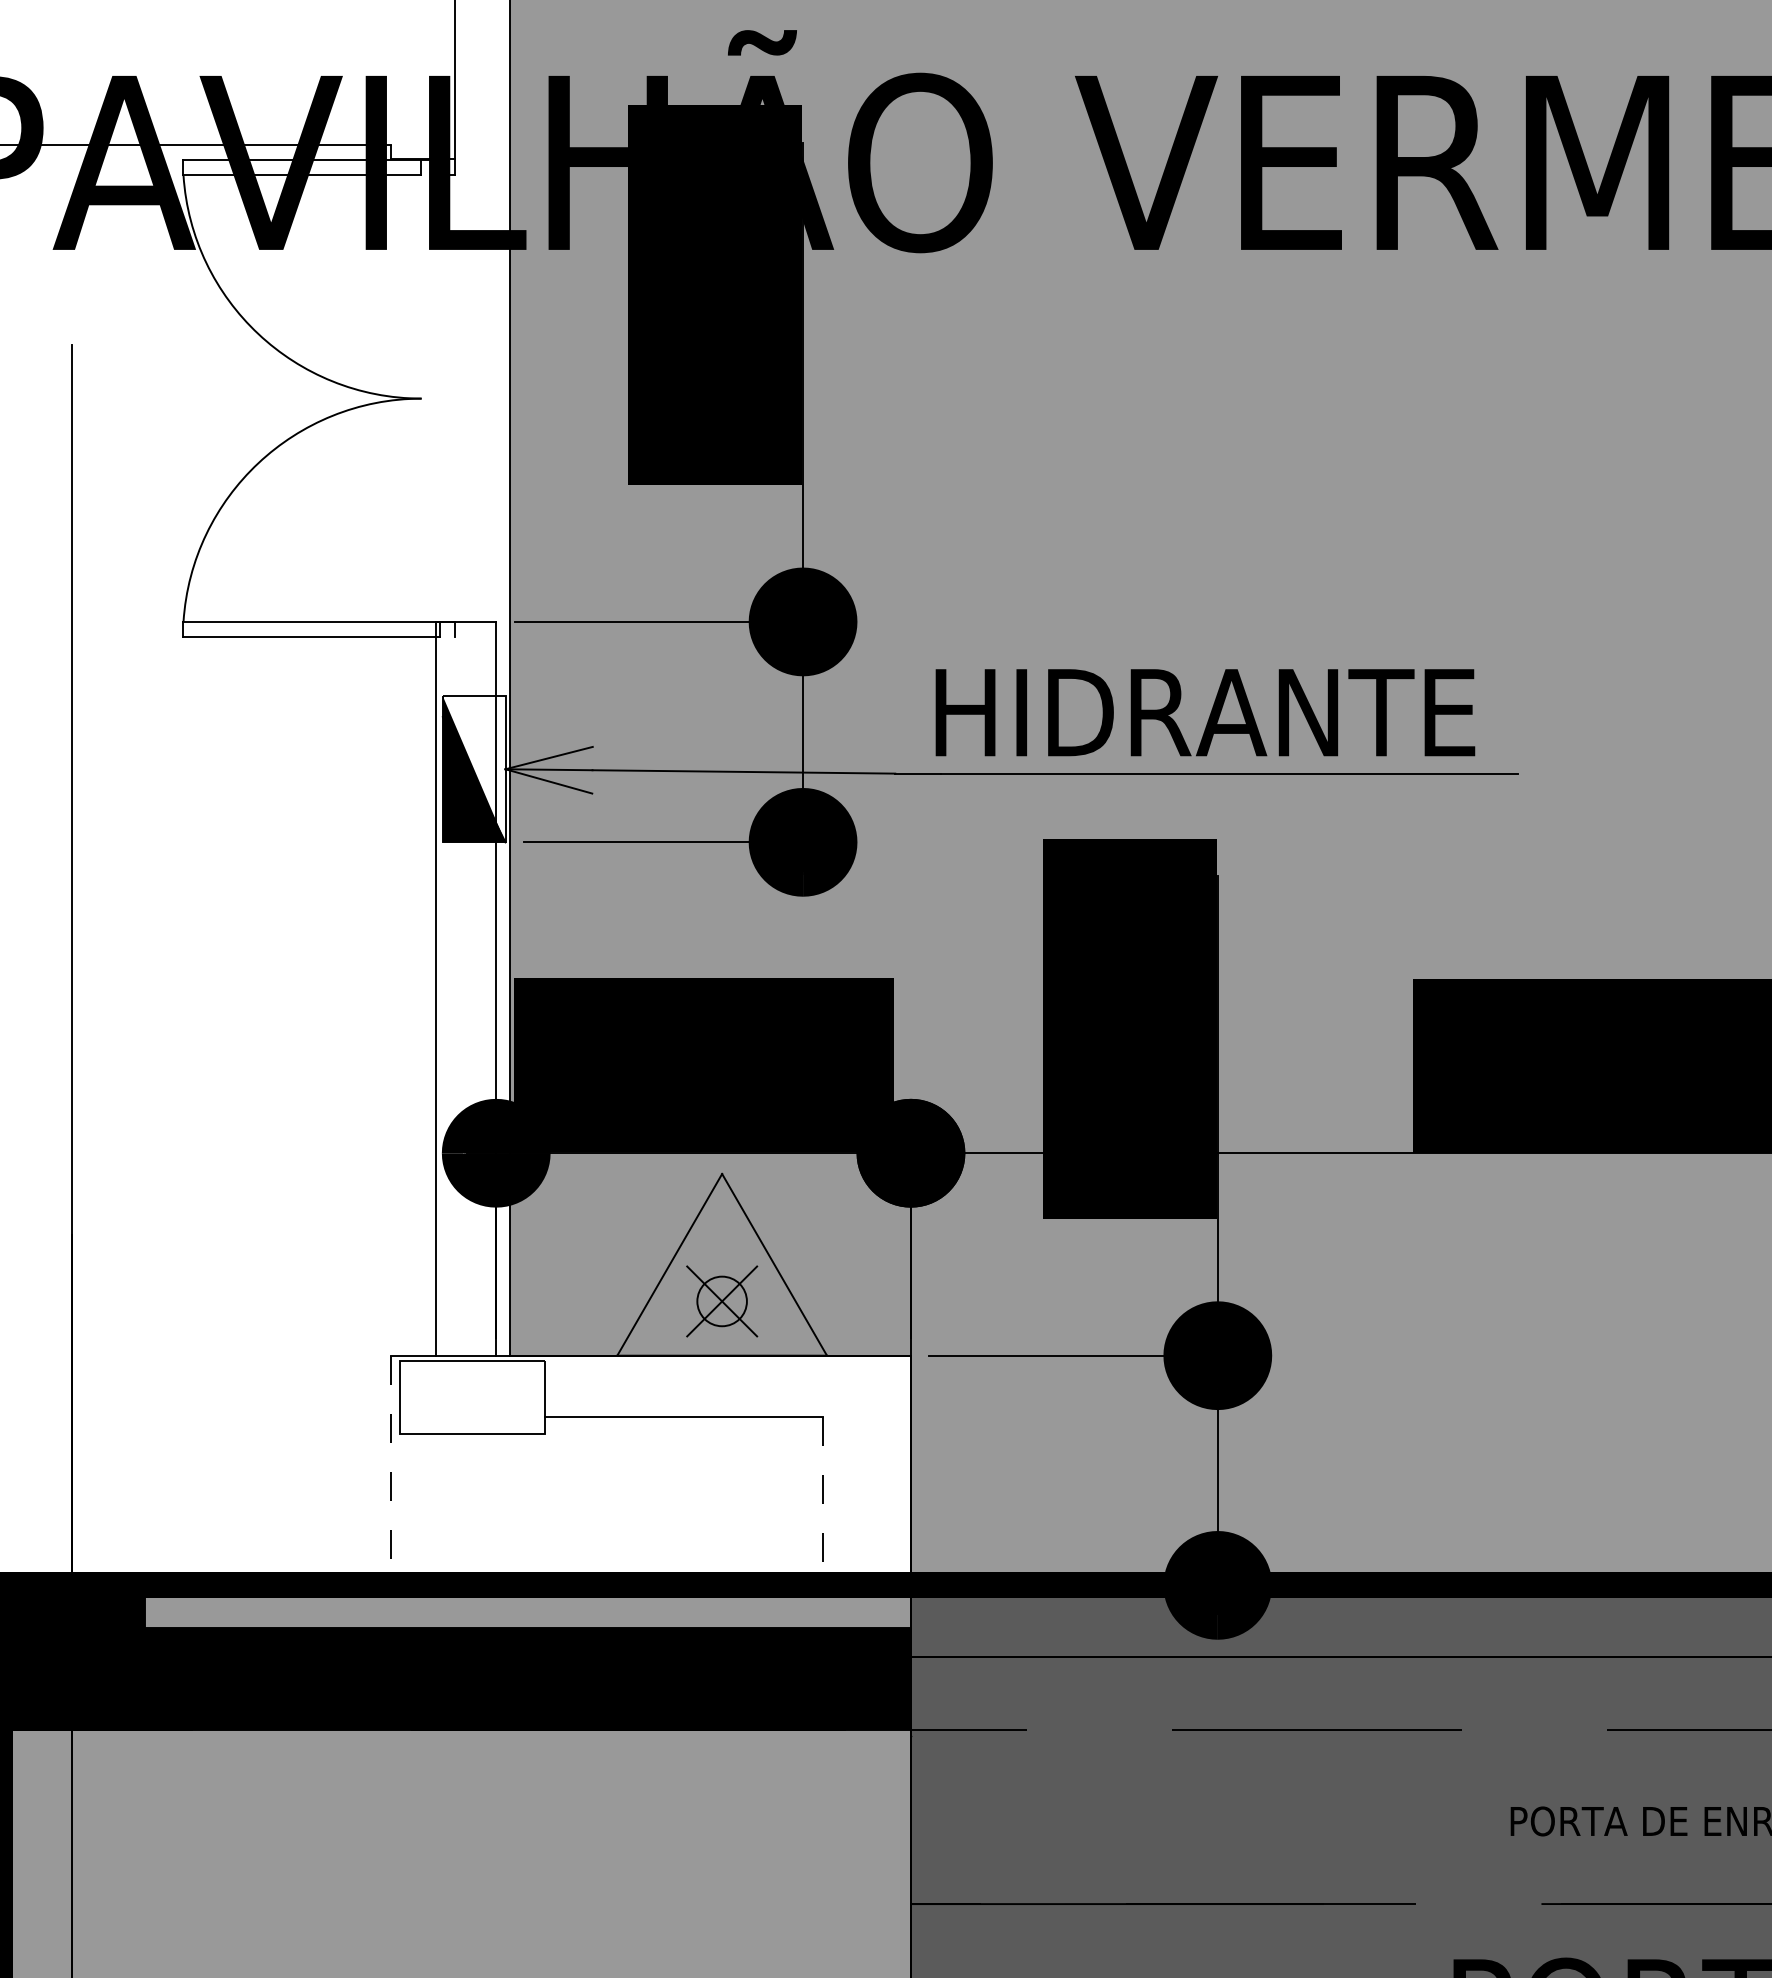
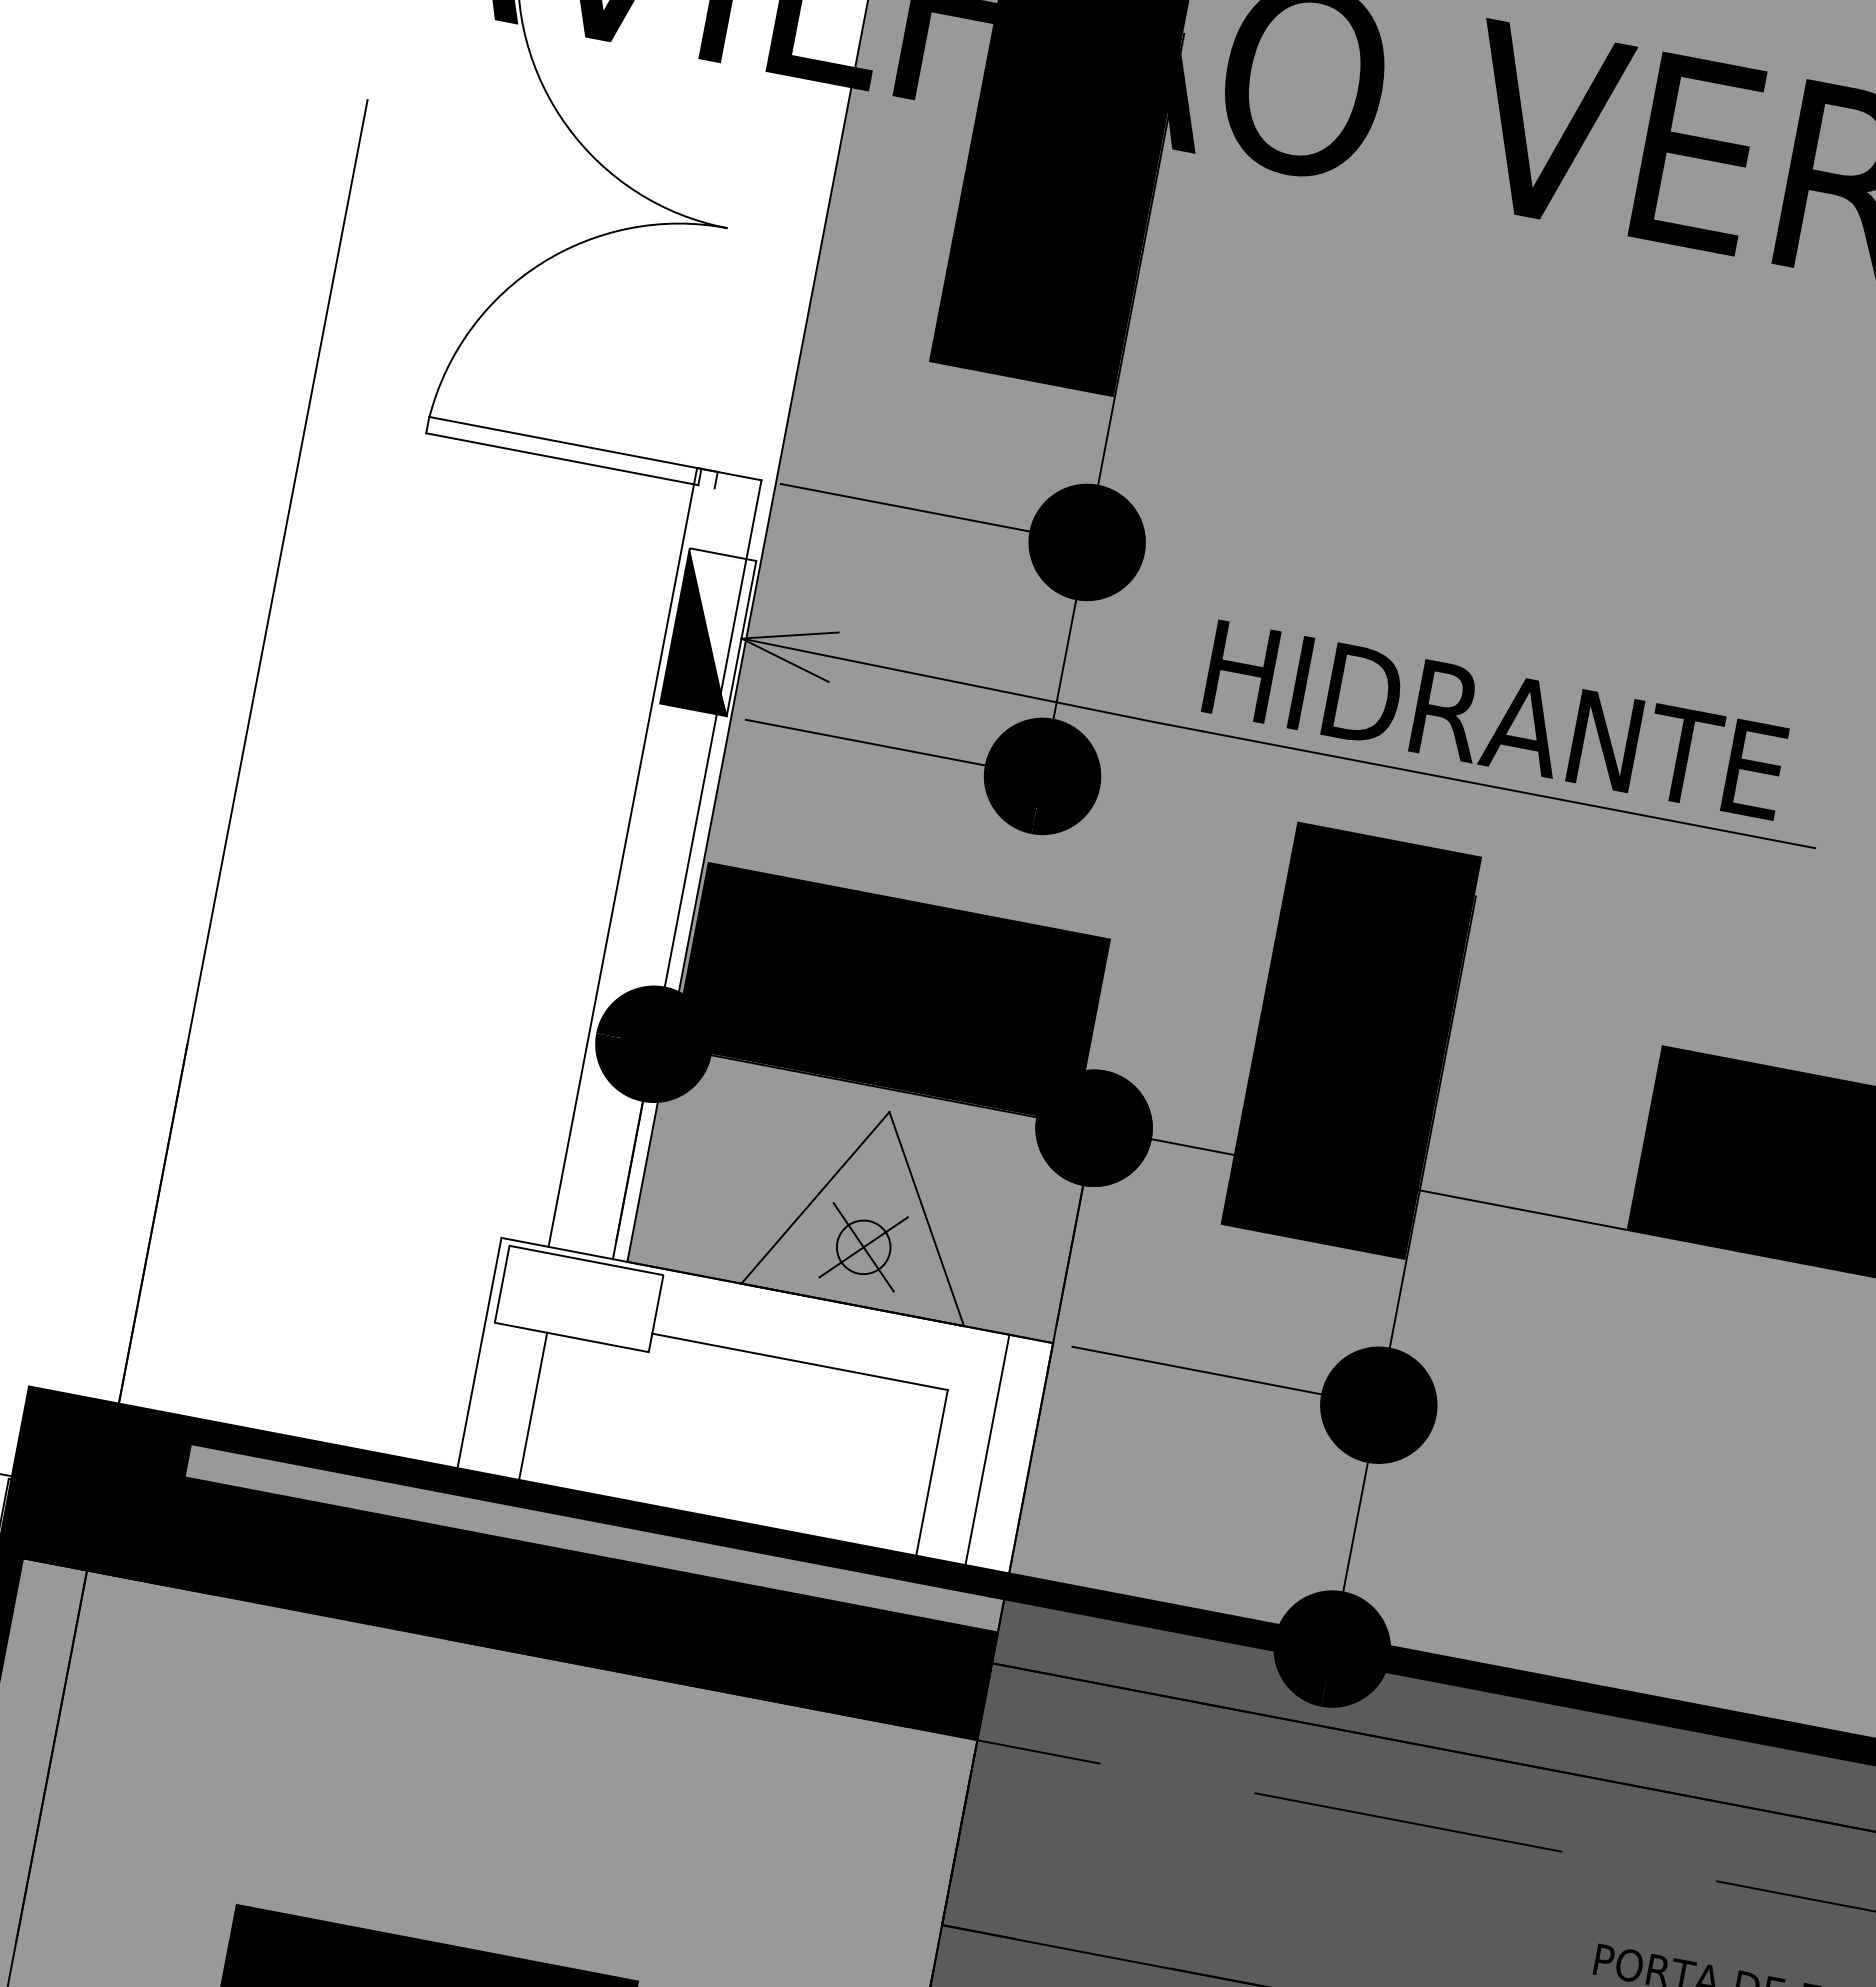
line: (869, 1469) -> (986, 1455), added
line: (391, 1470) -> (478, 1359), dashed -> solid
line: (823, 1501) -> (930, 1480), dashed -> solid
line: (449, 1508) -> (532, 1411), added

